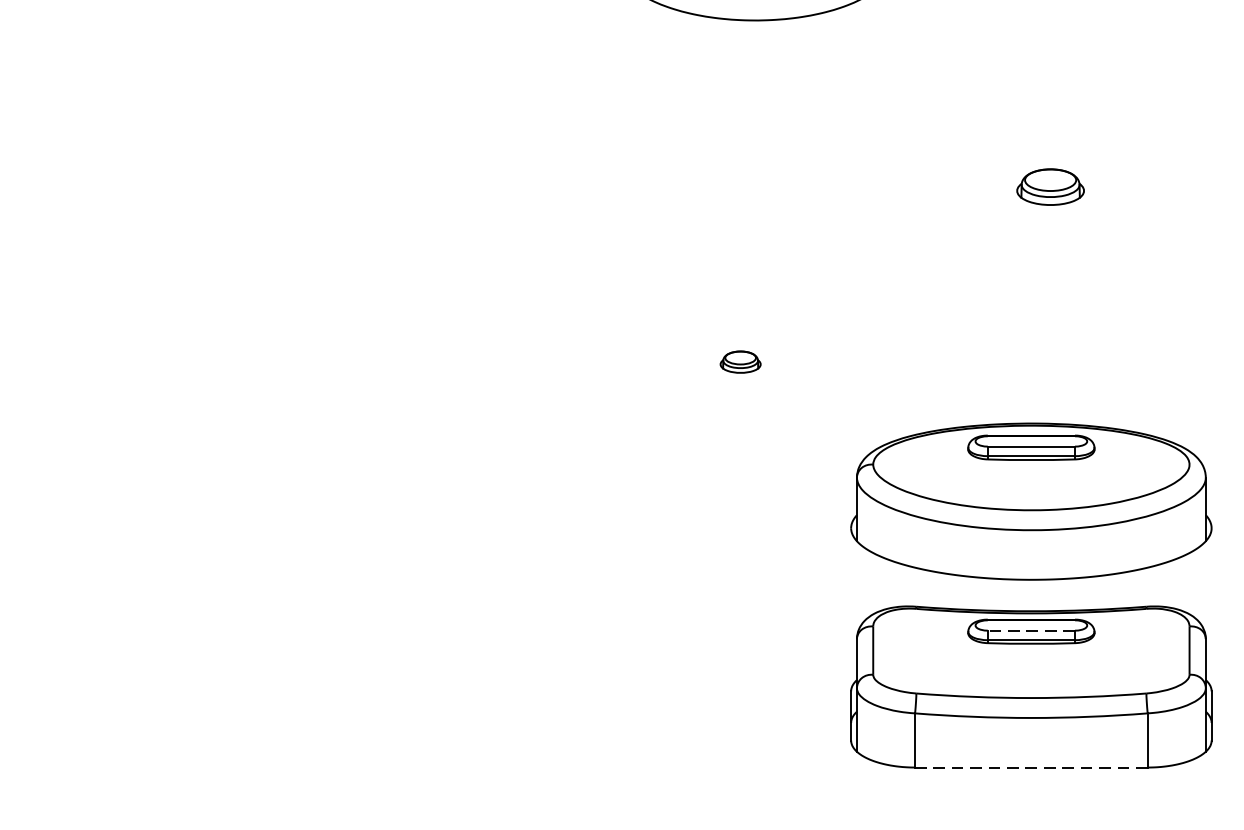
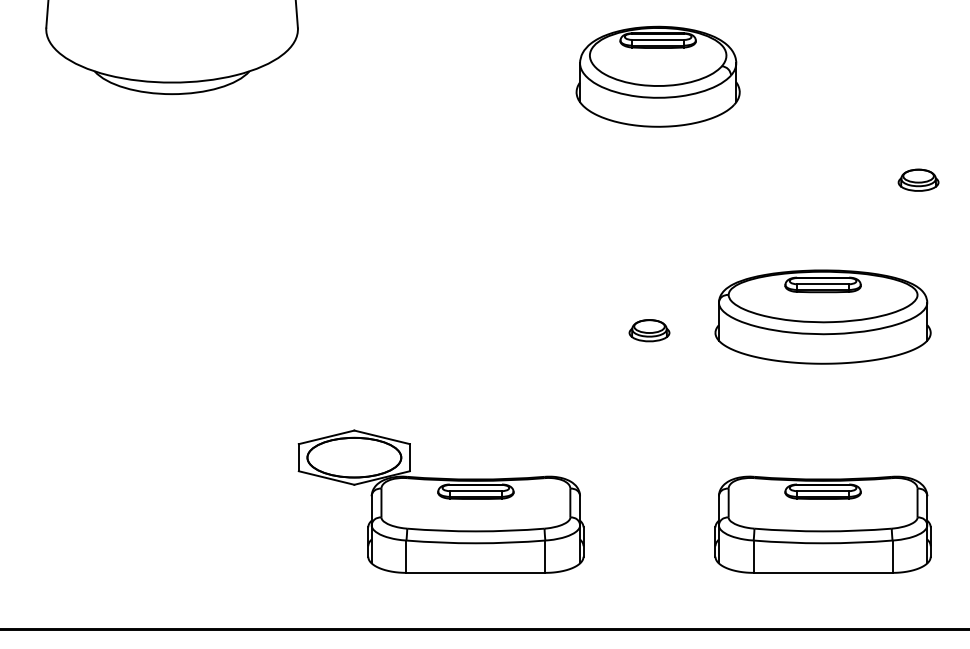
part: (1050, 185) -> (918, 179), moved
part: (740, 361) -> (649, 330), size x1.67
part: (1030, 500) -> (822, 316), moved
line: (1030, 631) -> (822, 491), dashed -> solid
part: (390, 648) -> (440, 501), added
line: (1030, 766) -> (822, 572), dashed -> solid

